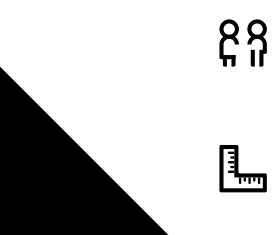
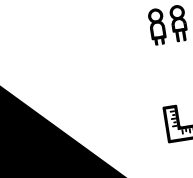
fill: (255, 48) -> (178, 27), added
fill: (236, 51) -> (164, 32), added

